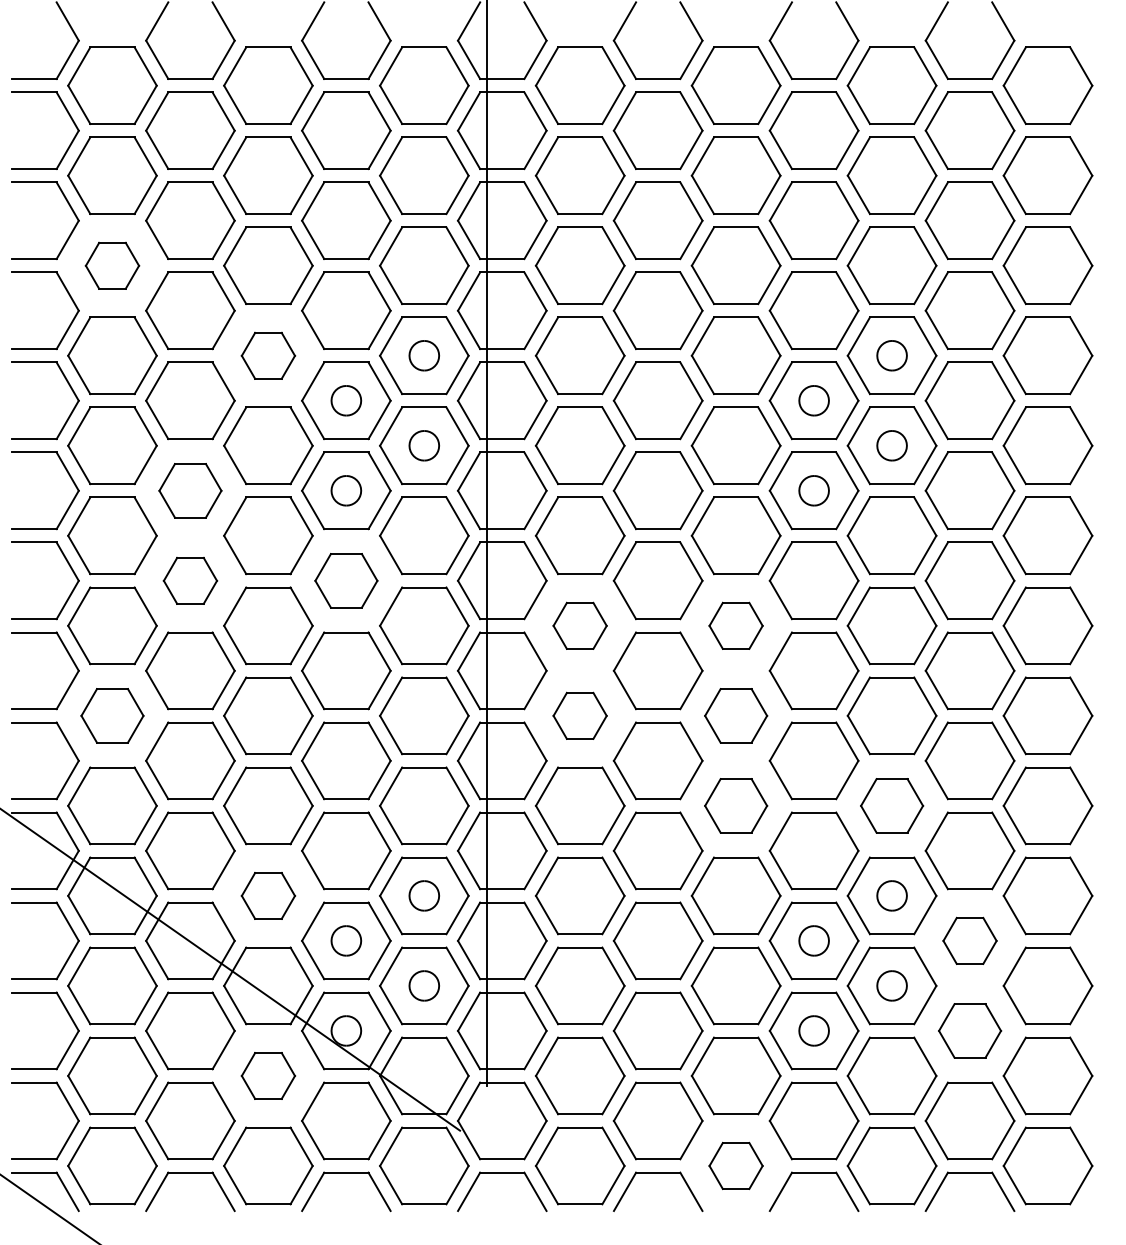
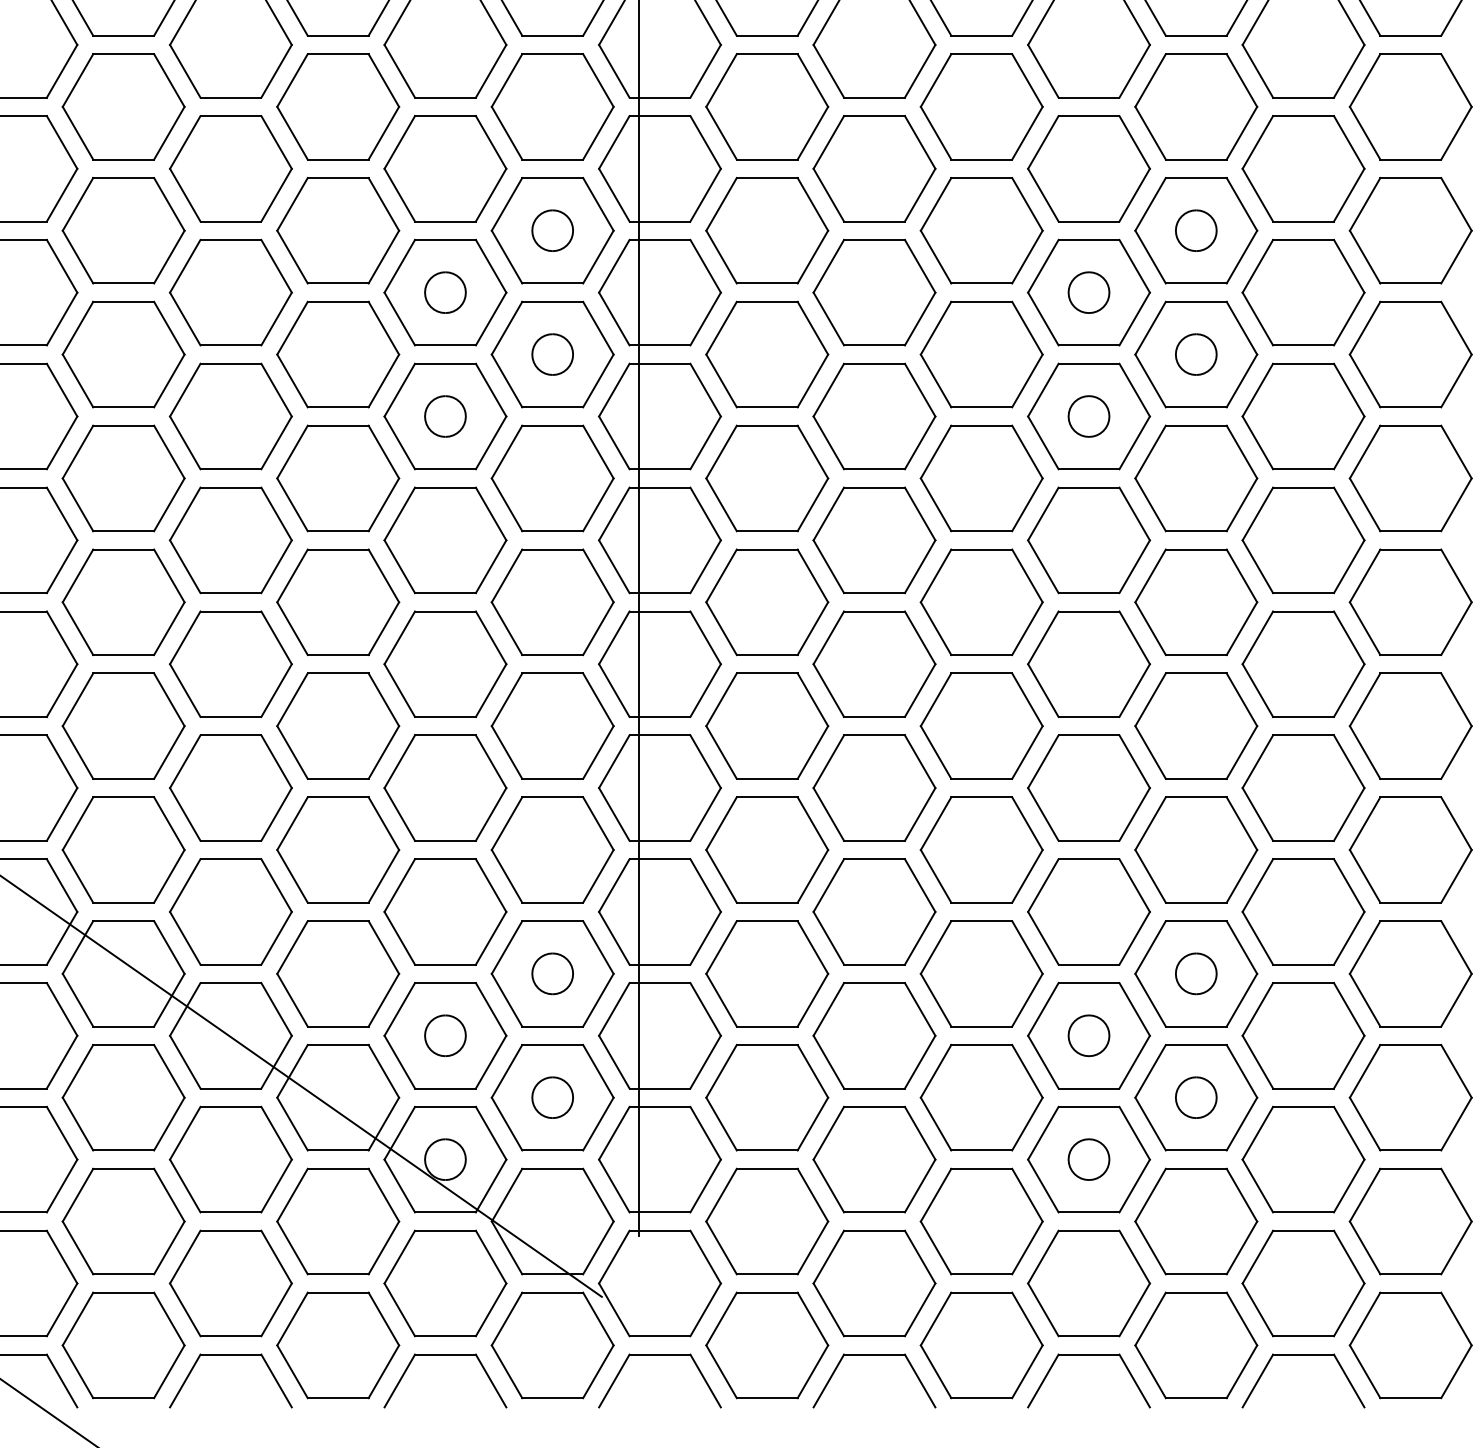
part: (112, 265) -> (123, 106), size x1.67
part: (268, 355) -> (338, 230), size x1.67
part: (190, 490) -> (231, 416), size x1.43
part: (190, 580) -> (231, 539), size x1.67
part: (346, 580) -> (445, 539), size x1.43
part: (579, 625) -> (766, 601), size x1.67
part: (735, 625) -> (980, 601), size x1.67
part: (112, 715) -> (123, 725), size x1.43
part: (579, 715) -> (766, 725), size x1.67
part: (735, 715) -> (980, 725), size x1.43
part: (735, 805) -> (980, 849), size x1.43
part: (891, 805) -> (1195, 849), size x1.43
part: (268, 895) -> (338, 973), size x1.67
part: (969, 940) -> (1302, 1035), size x1.67
part: (969, 1030) -> (1302, 1159), size x1.43
part: (268, 1075) -> (338, 1220), size x1.67
part: (735, 1165) -> (980, 1344), size x1.67

